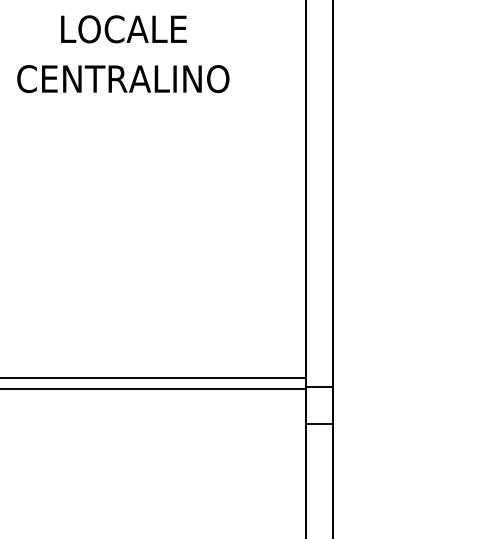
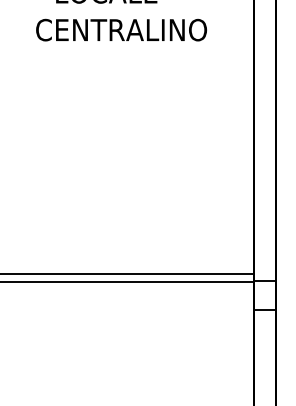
text: (123, 79) -> (121, 30), moved

